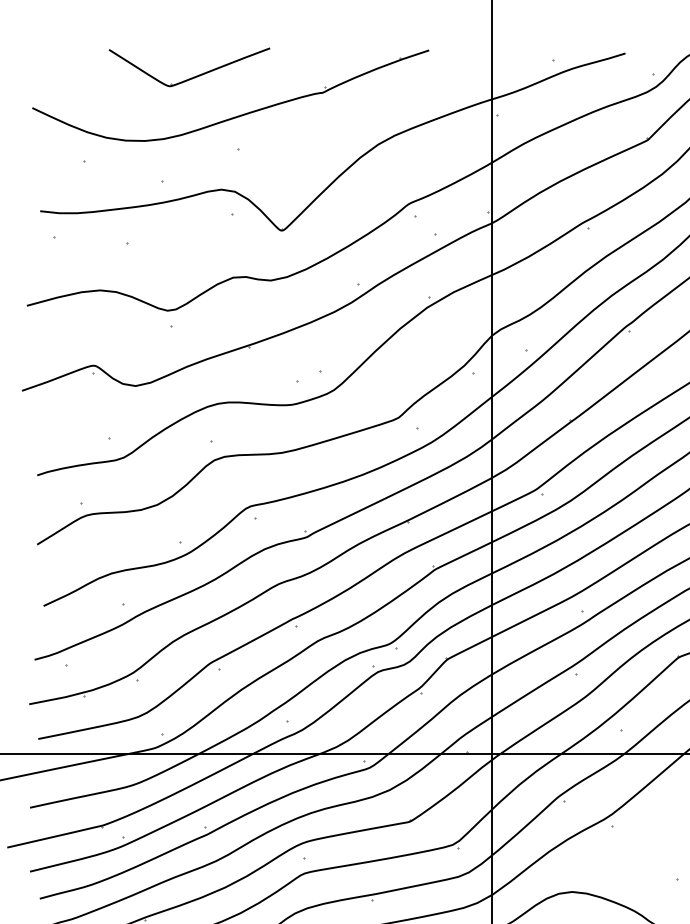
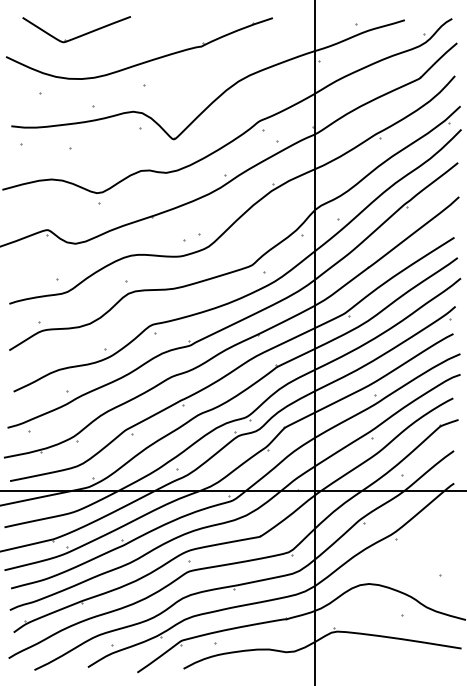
part: (193, 76) -> (79, 35), moved

